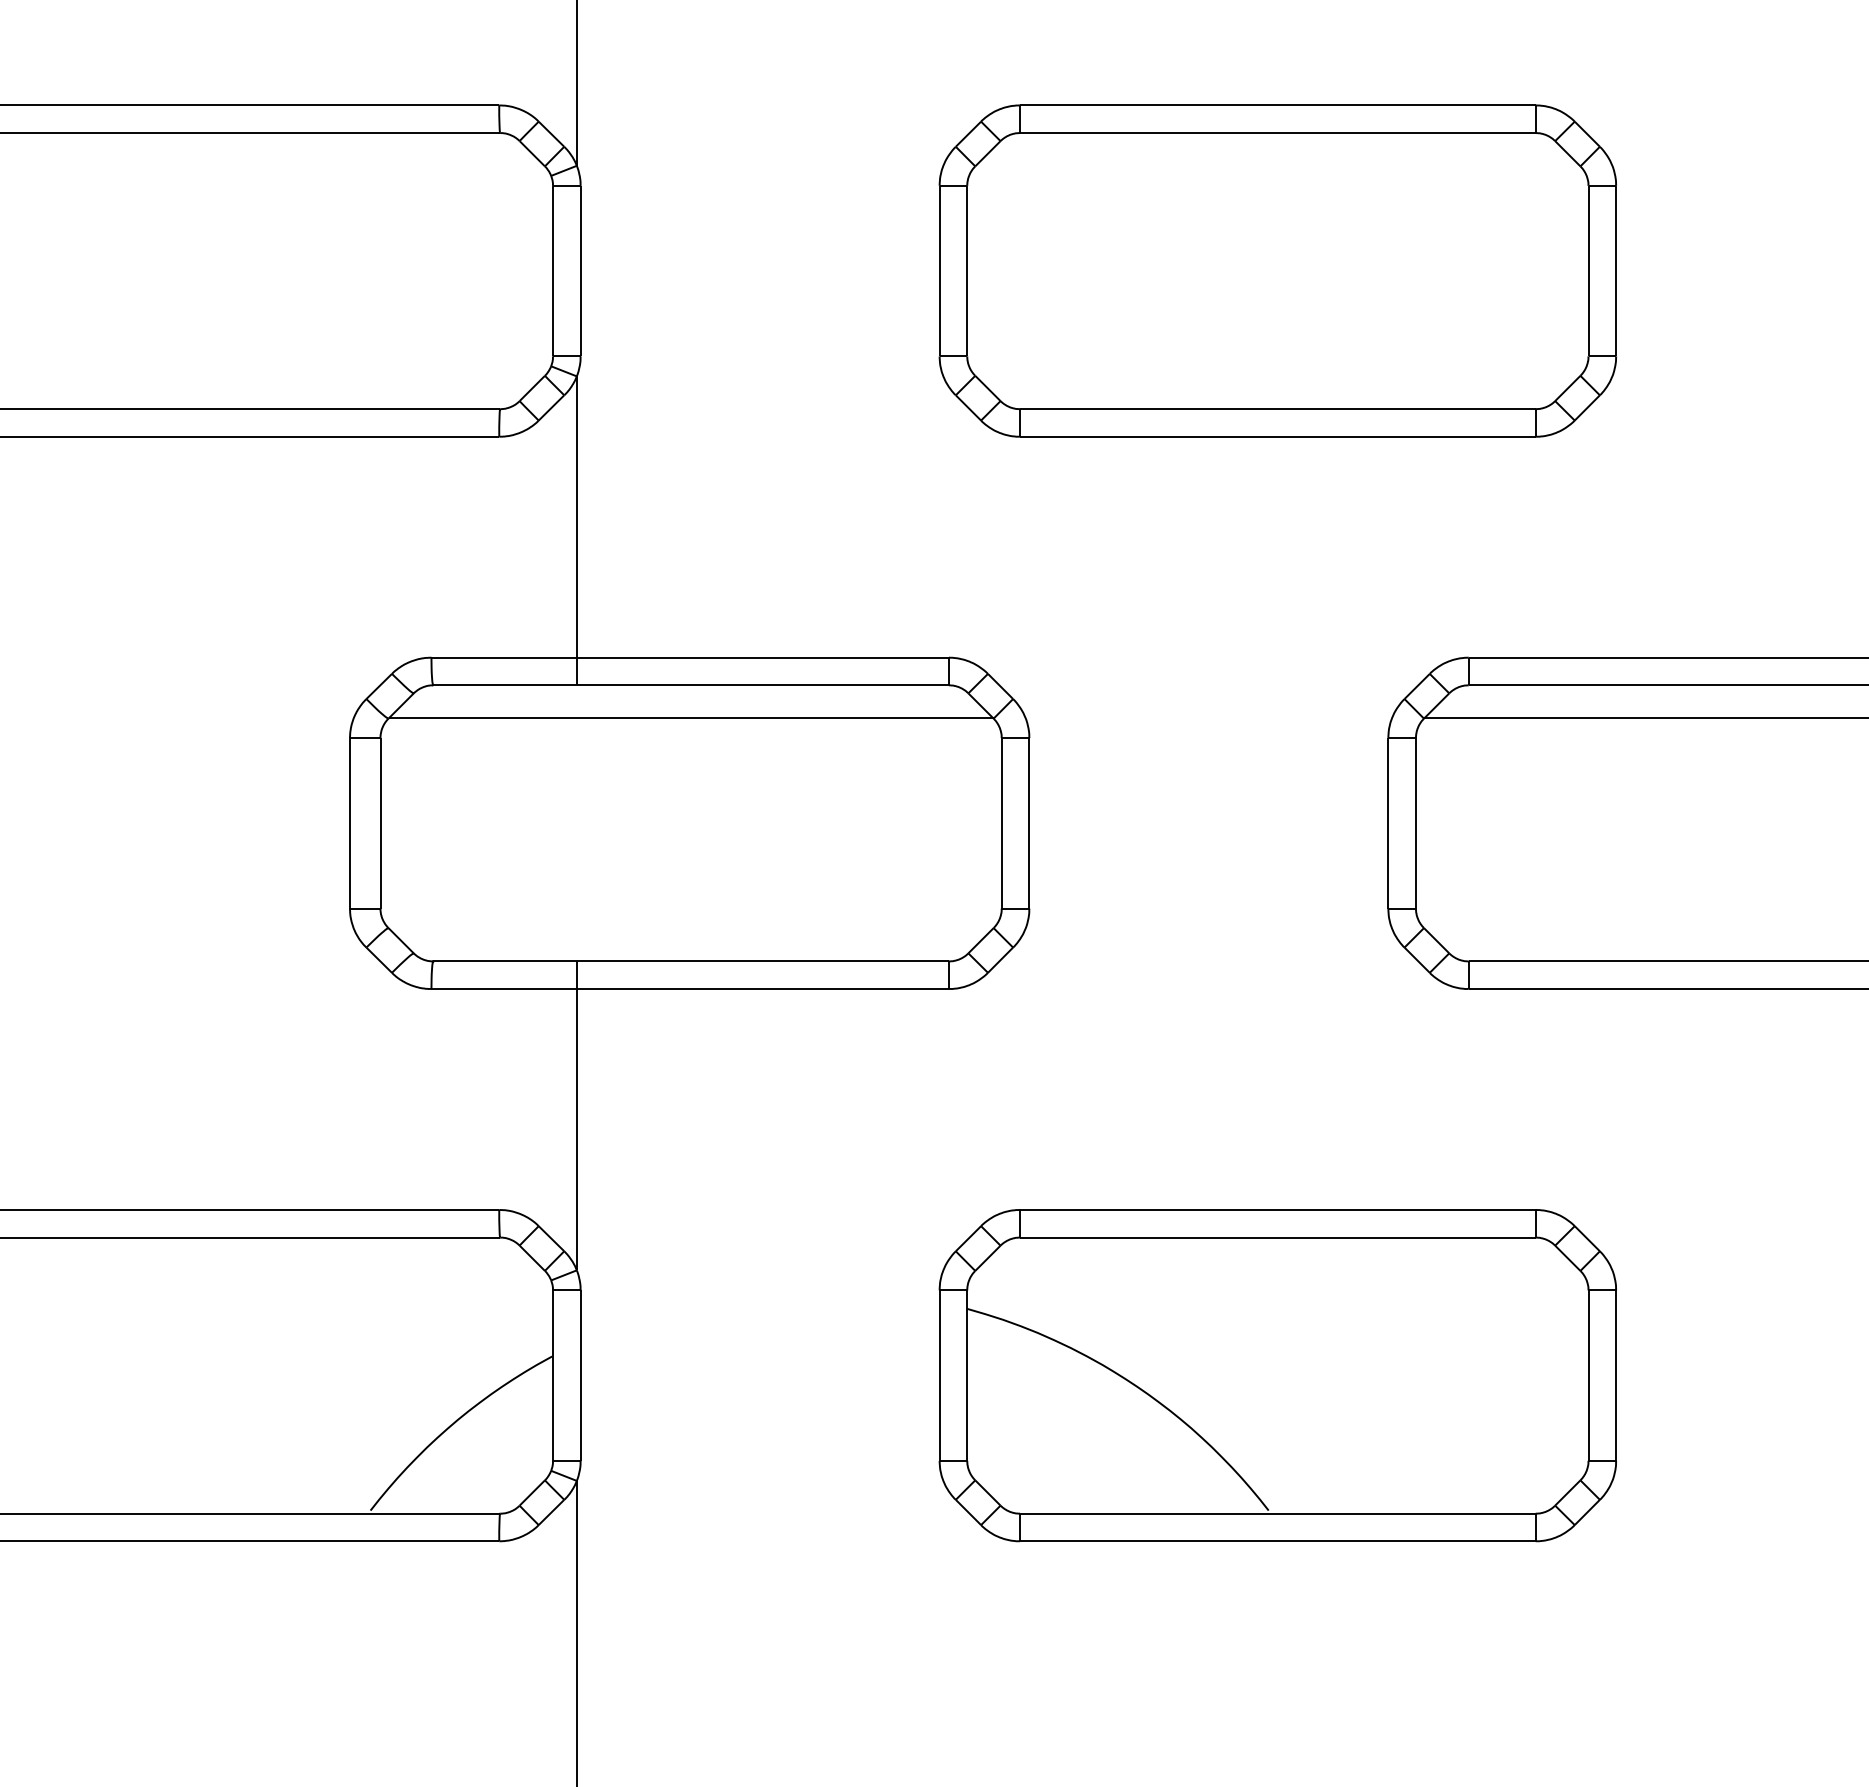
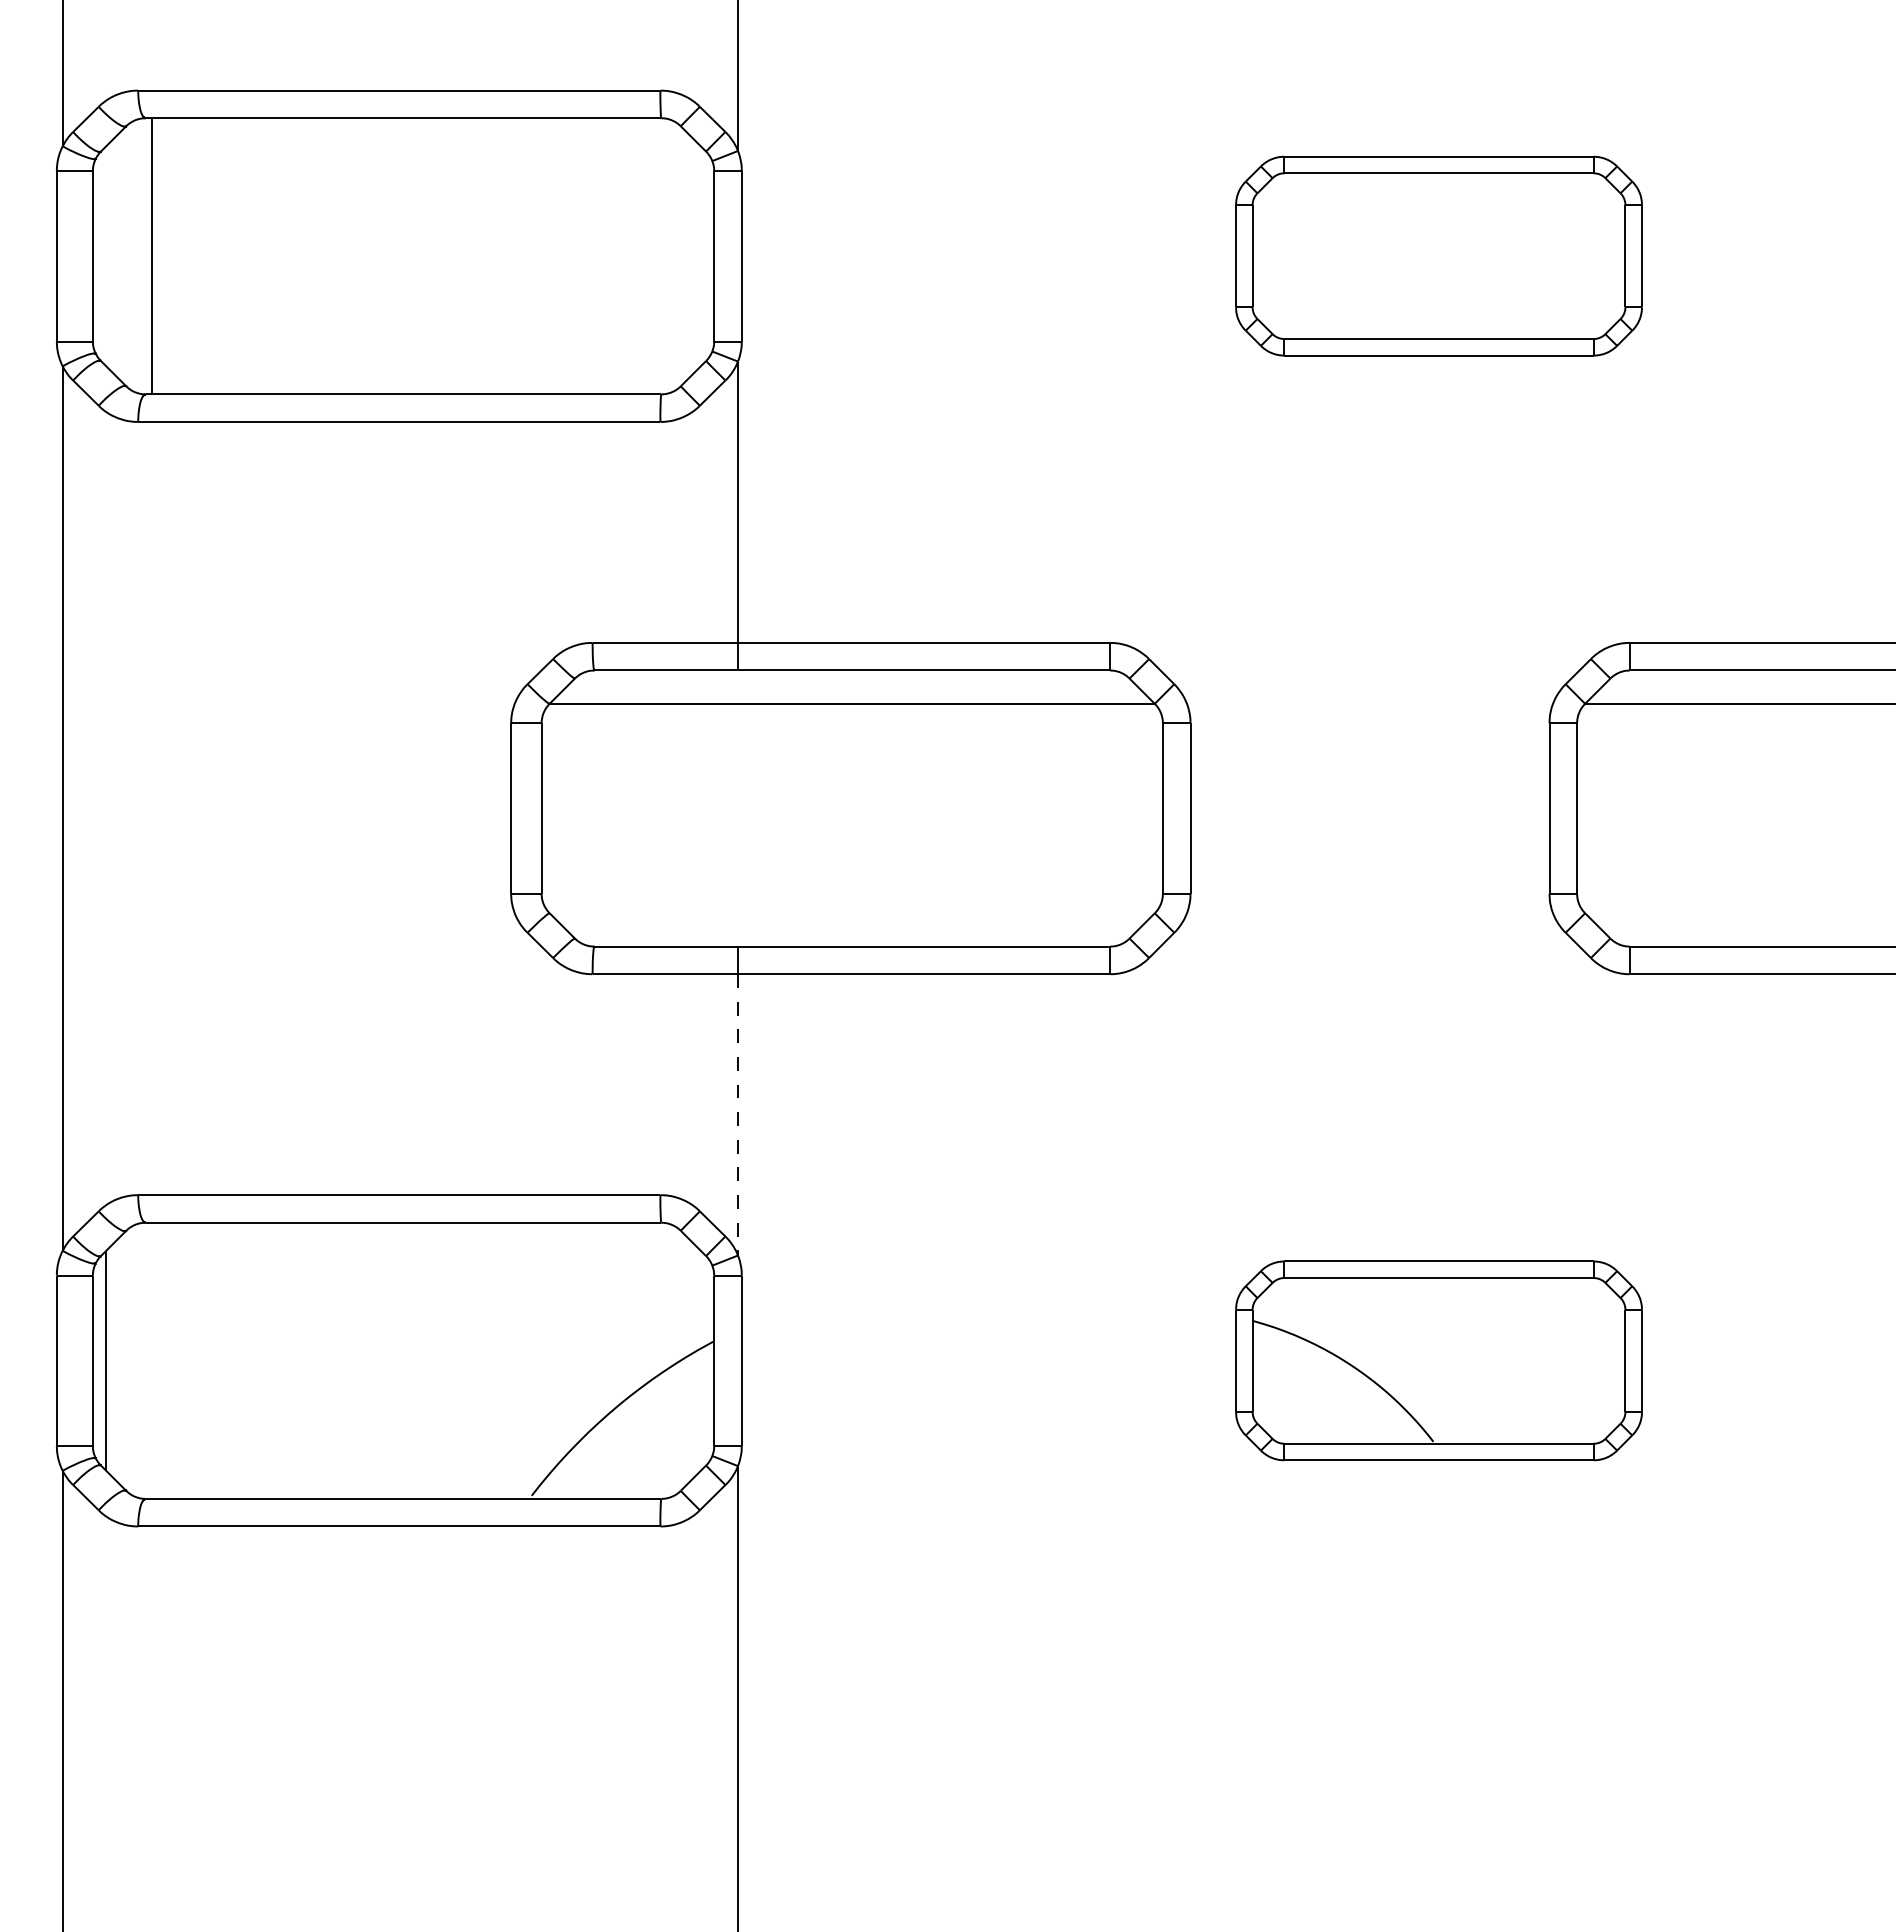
part: (1277, 270) -> (1438, 255), size x0.6
line: (576, 1129) -> (737, 1114), solid -> dashed
part: (1277, 1375) -> (1438, 1360), size x0.6

